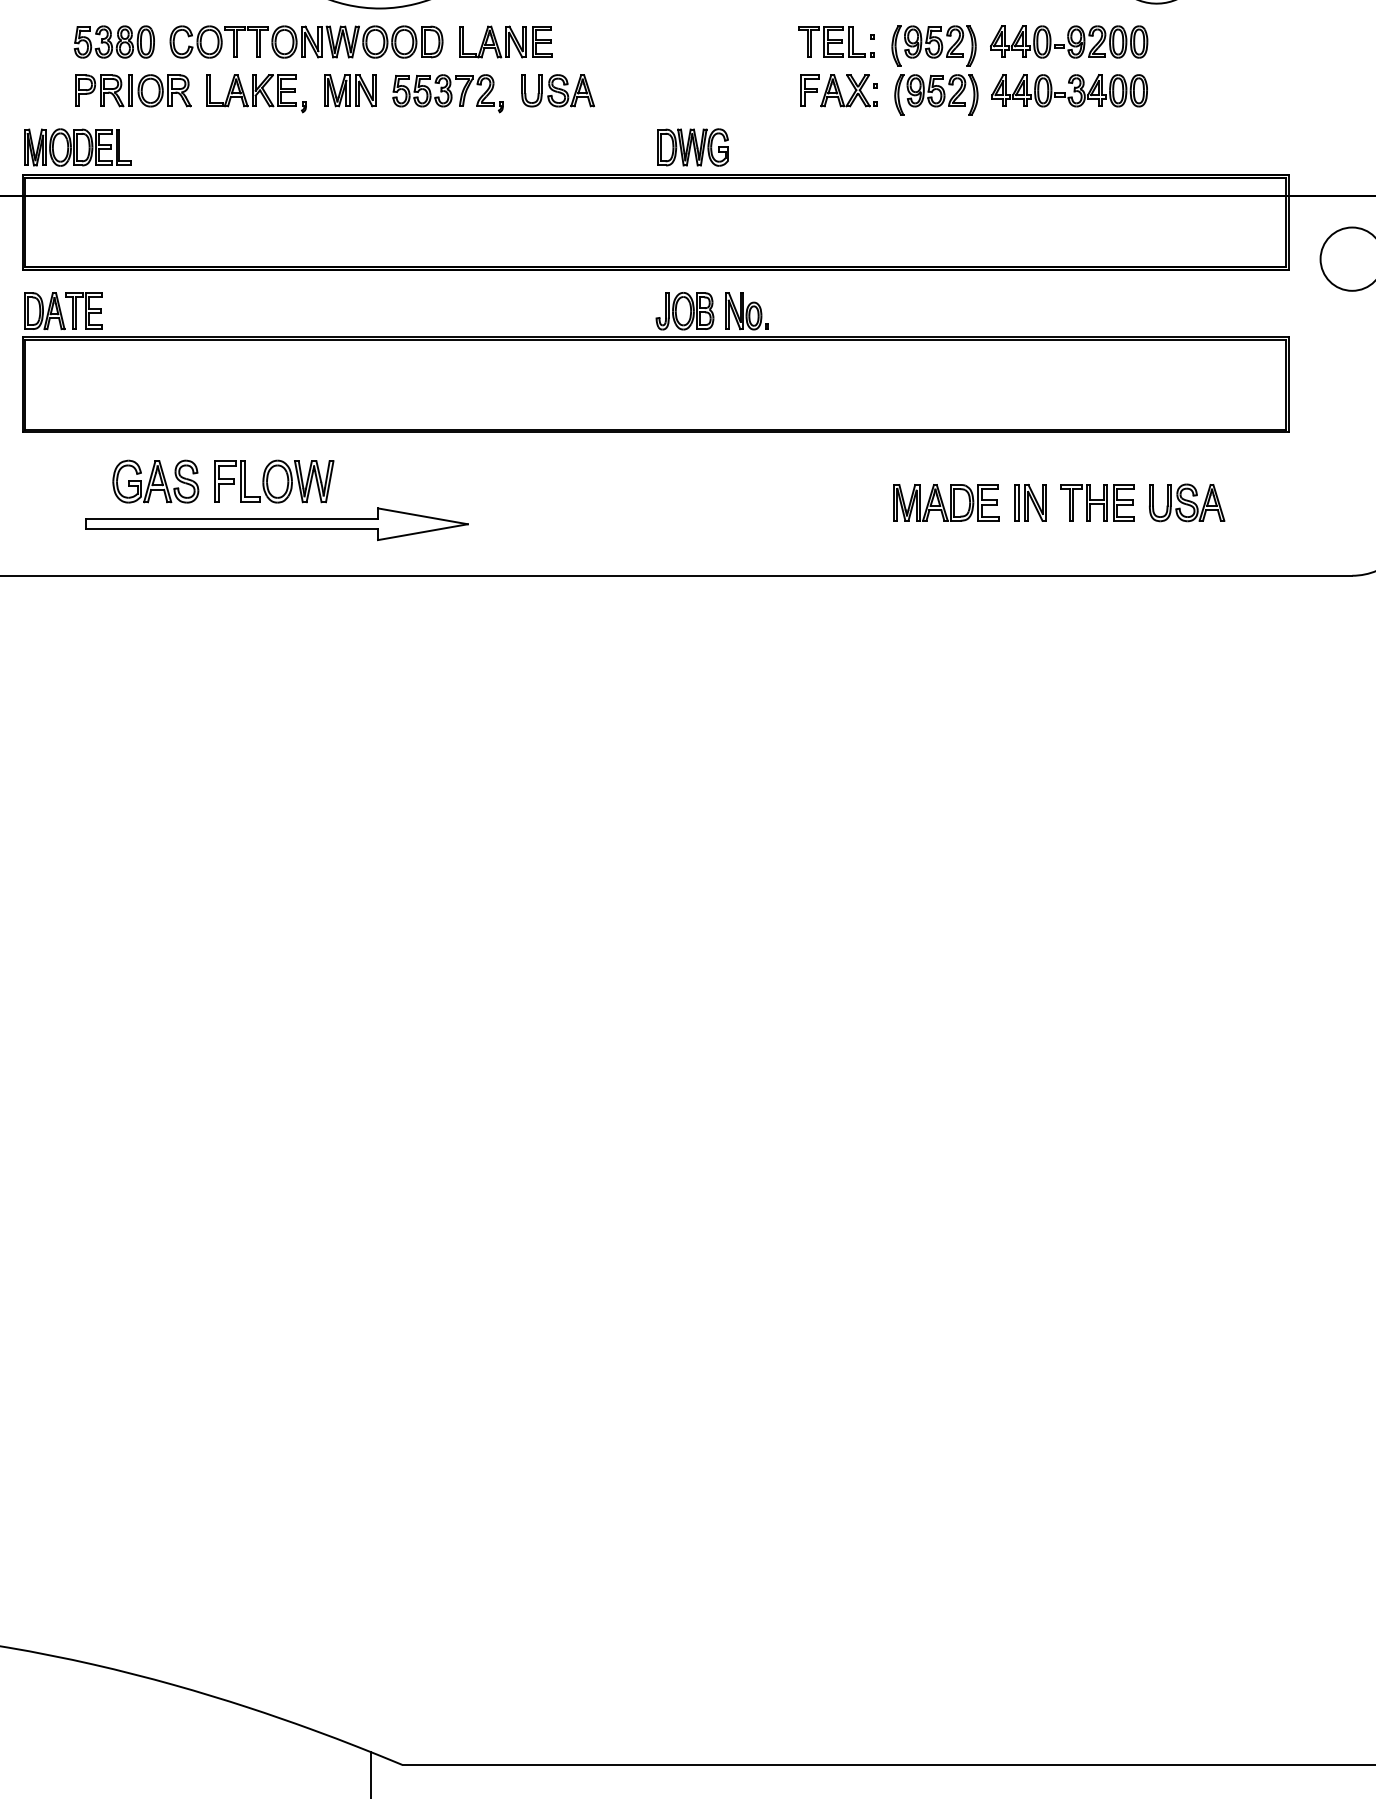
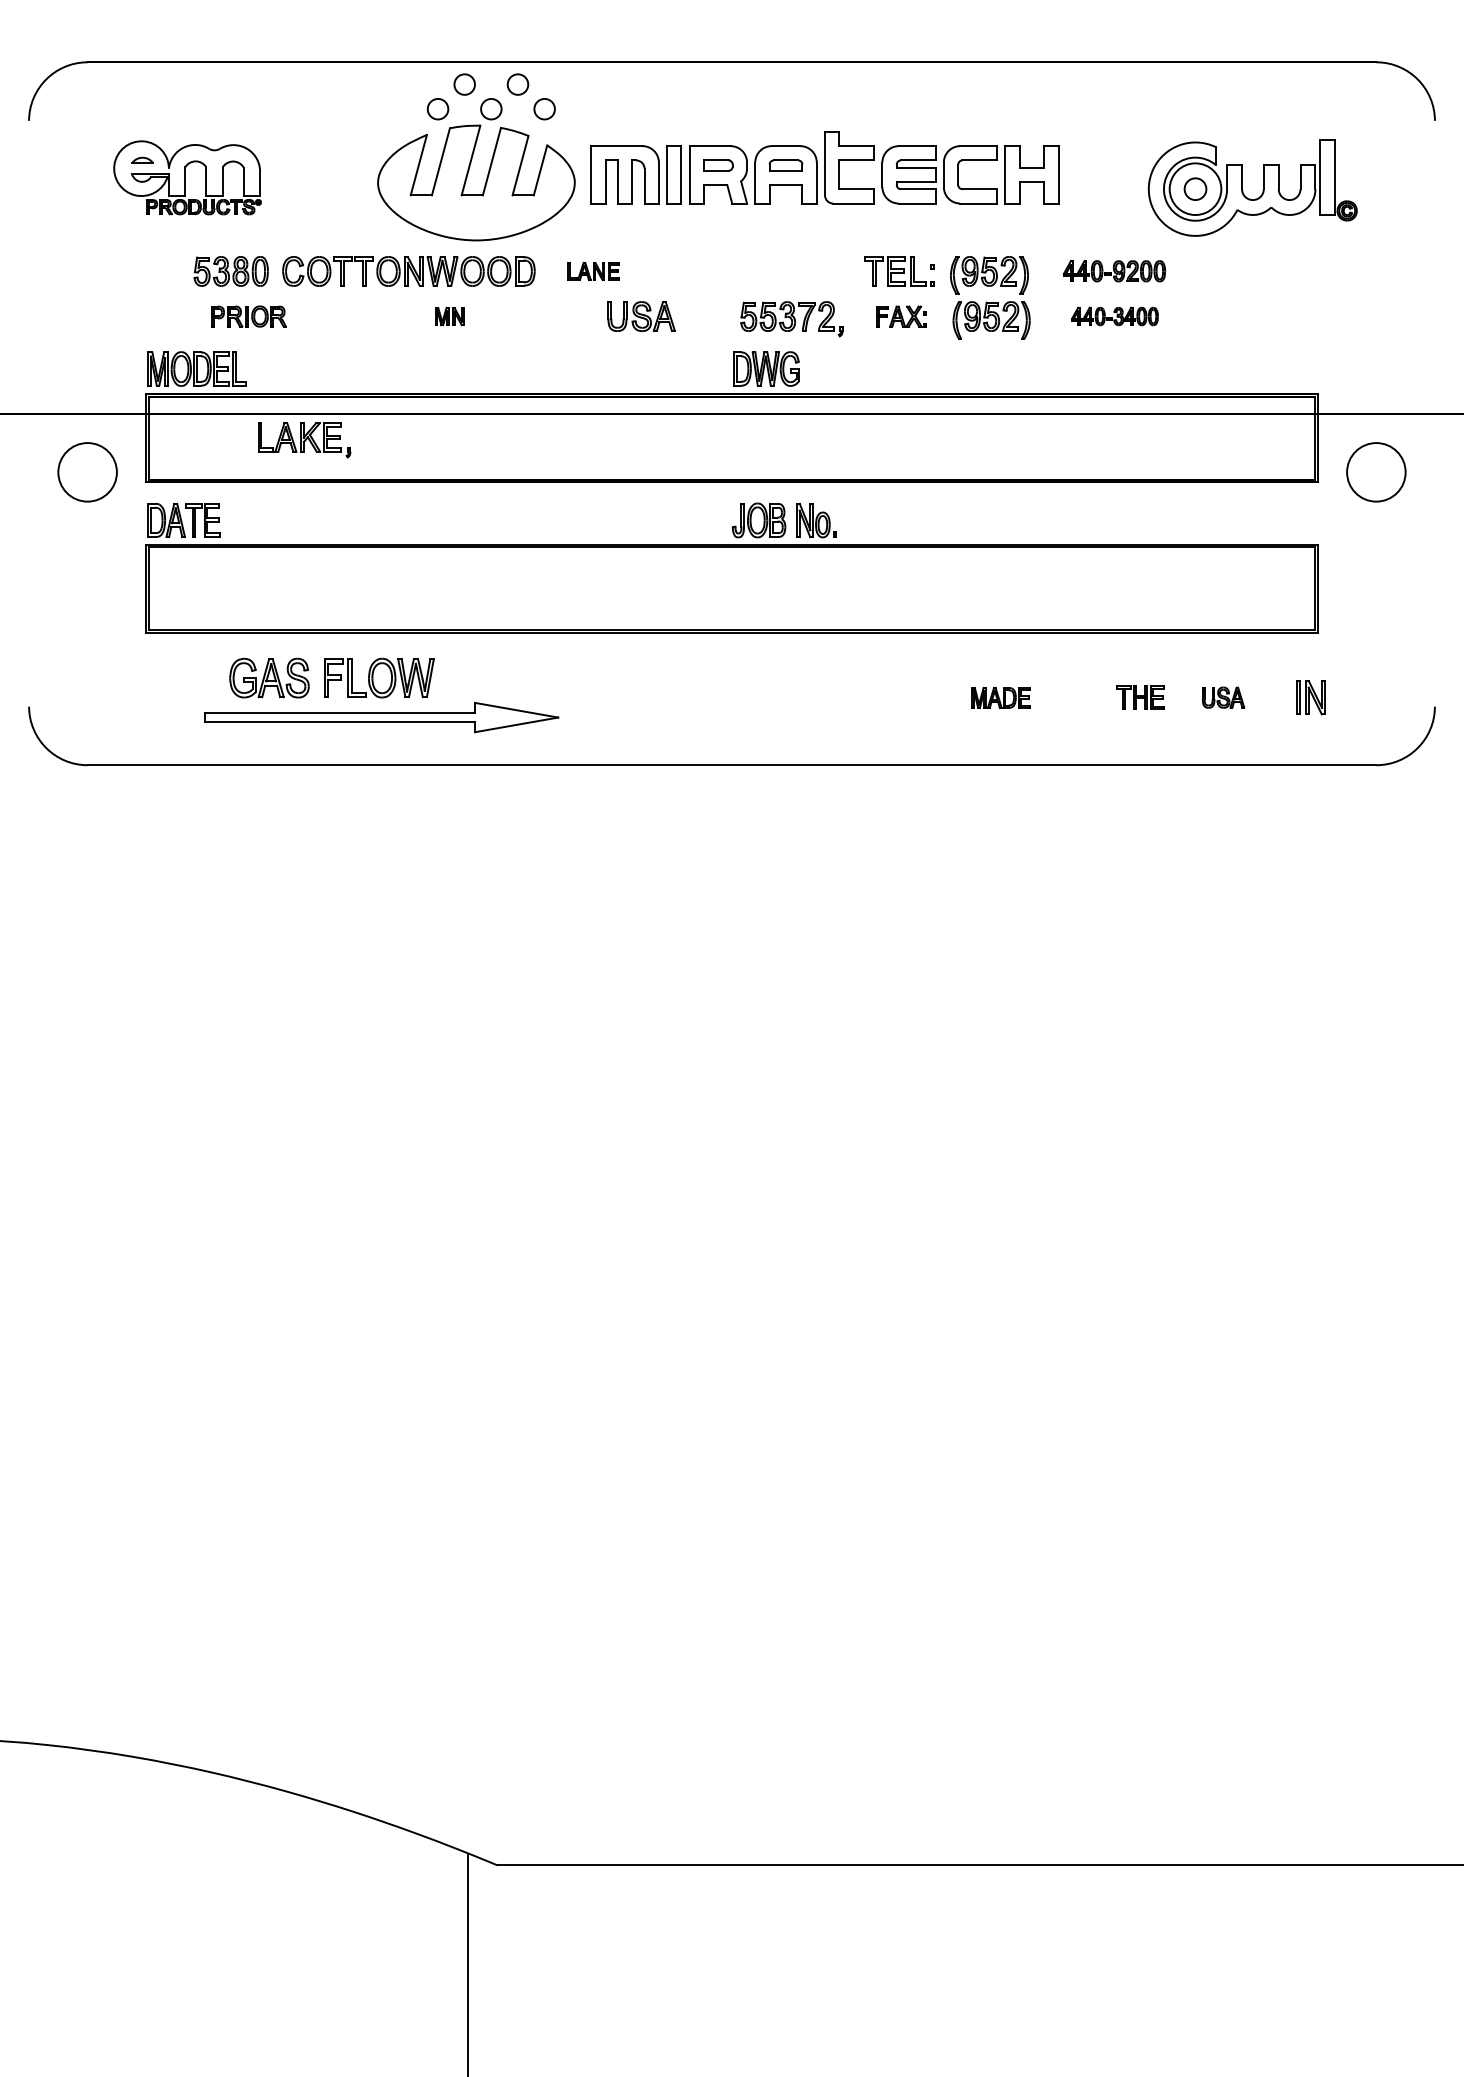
part: (1069, 41) -> (1114, 270), size x0.7
part: (506, 42) -> (593, 271), size x0.6
part: (133, 90) -> (248, 316), size x0.7
part: (350, 90) -> (449, 316), size x0.6
part: (838, 90) -> (901, 316), size x0.7
part: (1069, 90) -> (1114, 316), size x0.6
part: (256, 93) -> (304, 440), moved
part: (447, 93) -> (791, 319), moved
part: (945, 502) -> (1000, 697), size x0.6
part: (1030, 502) -> (1310, 697), moved
part: (1097, 502) -> (1140, 697), size x0.7
part: (1187, 502) -> (1223, 697), size x0.6

